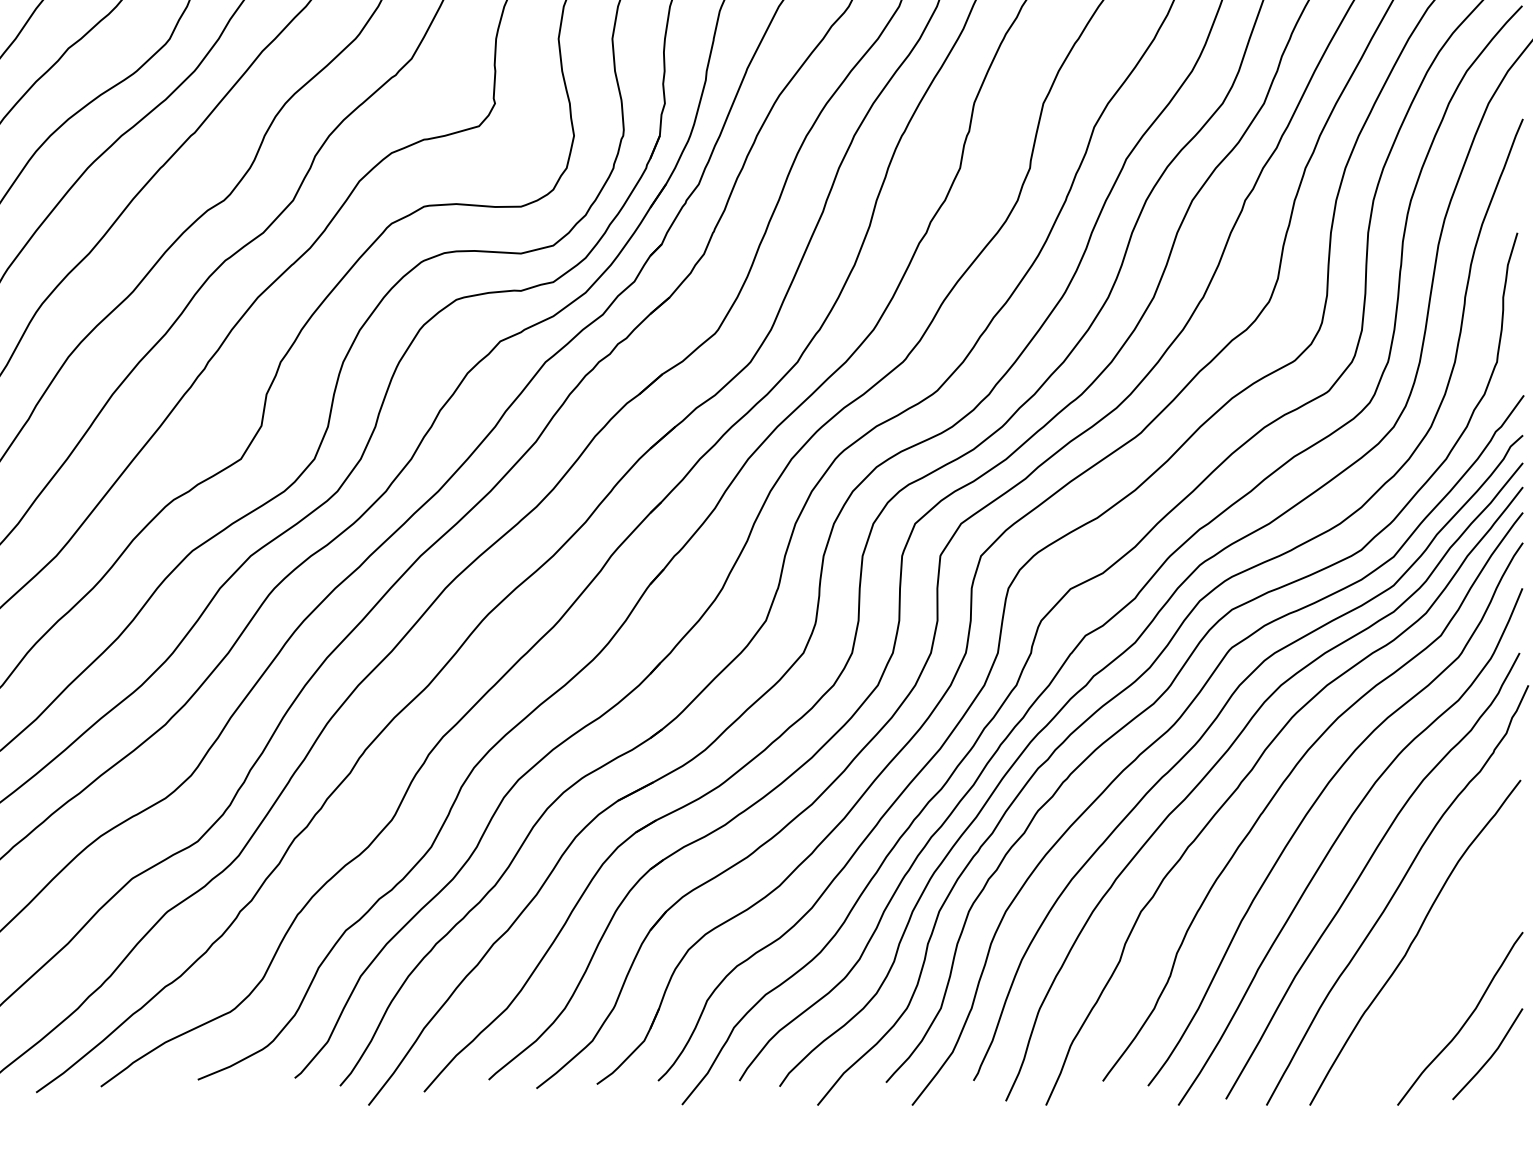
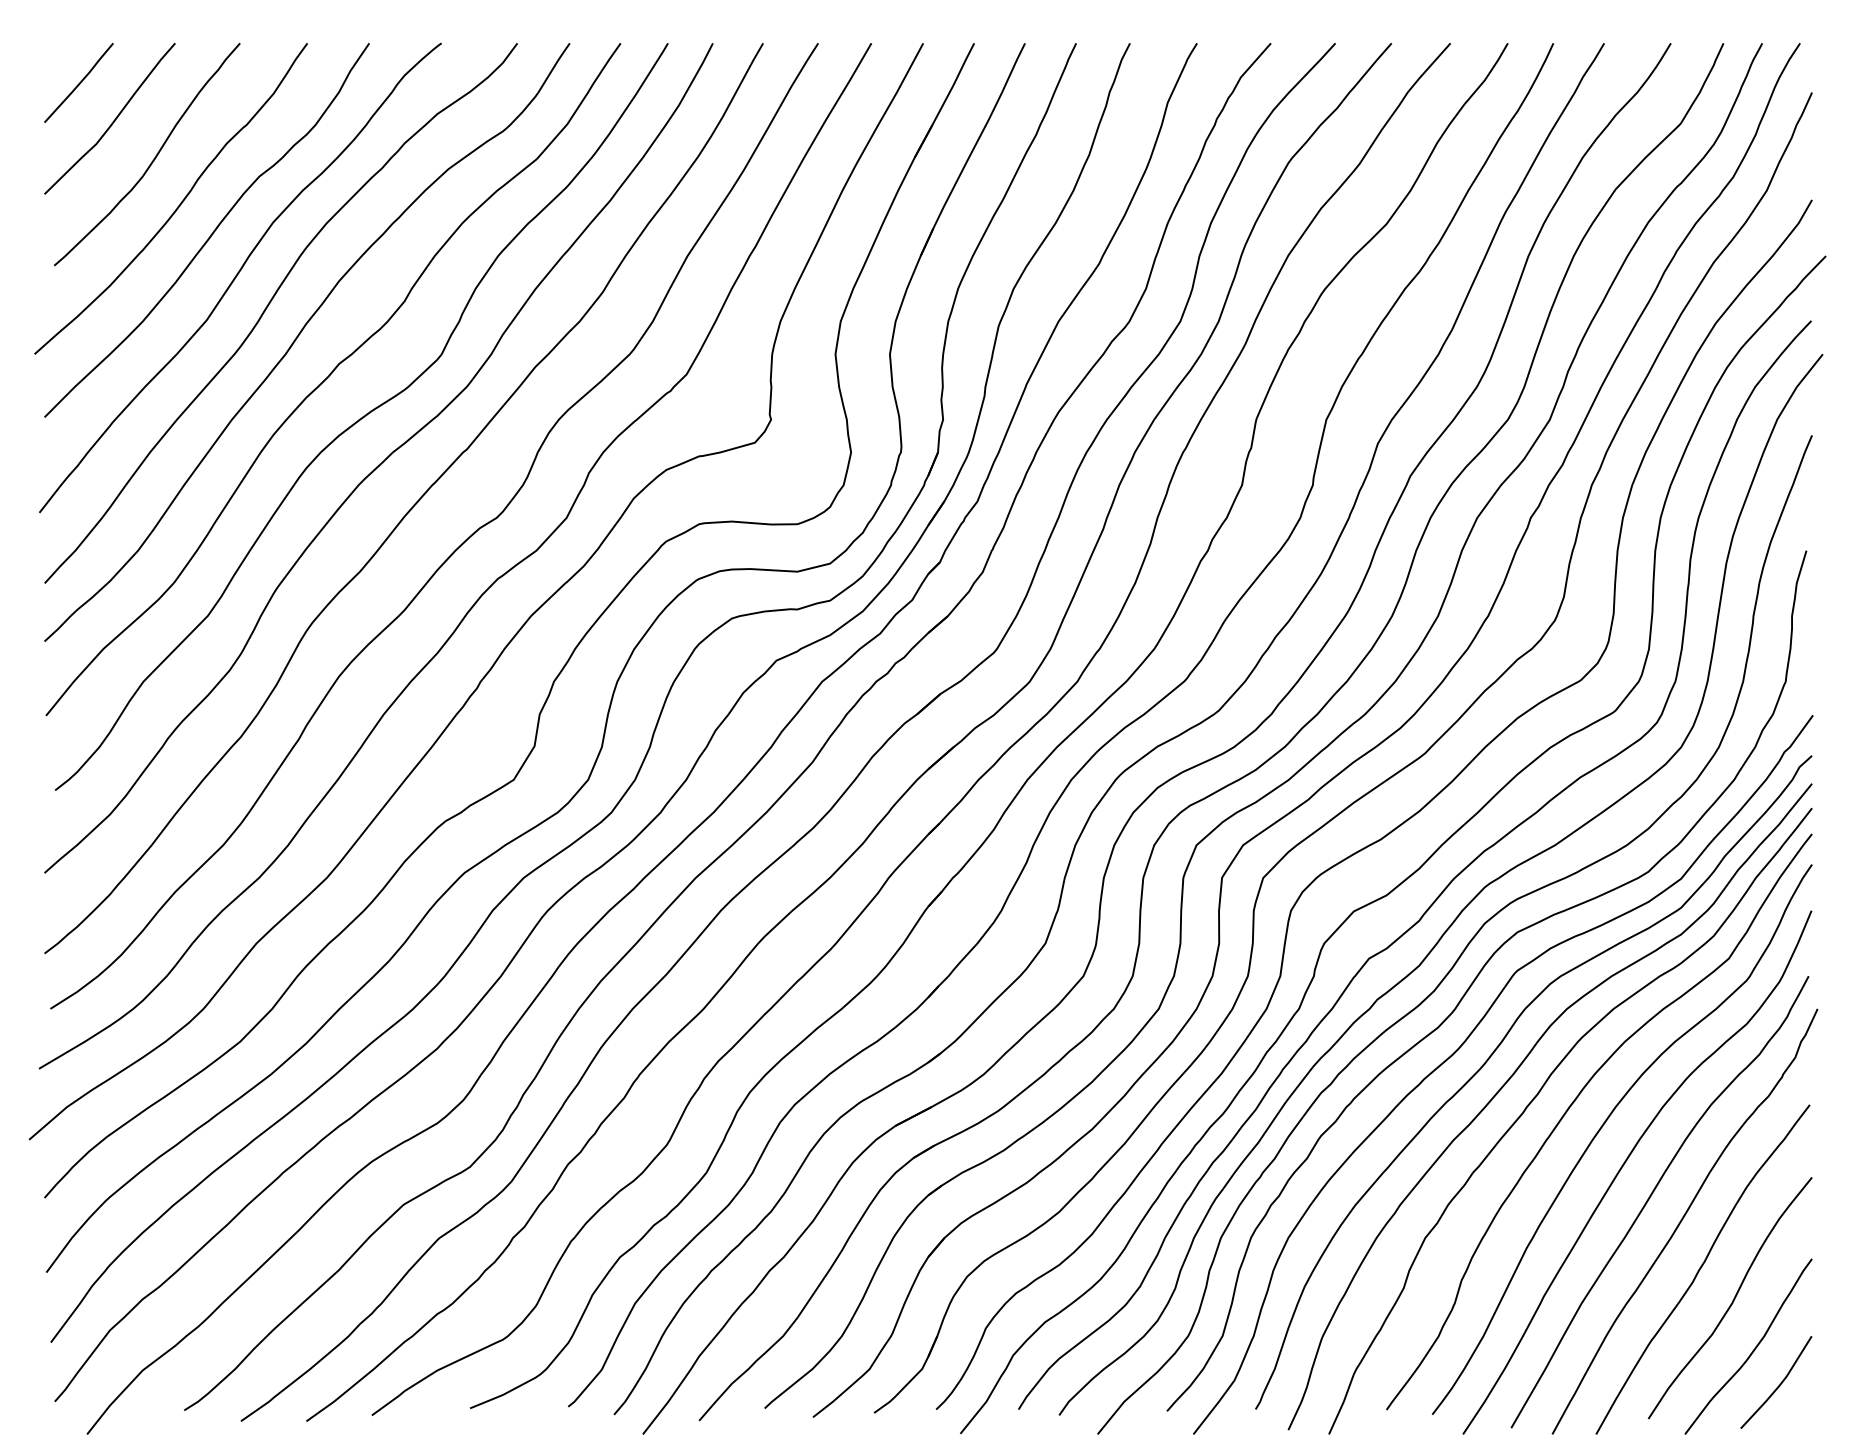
curve: (1444, 973) -> (1732, 1300), added

